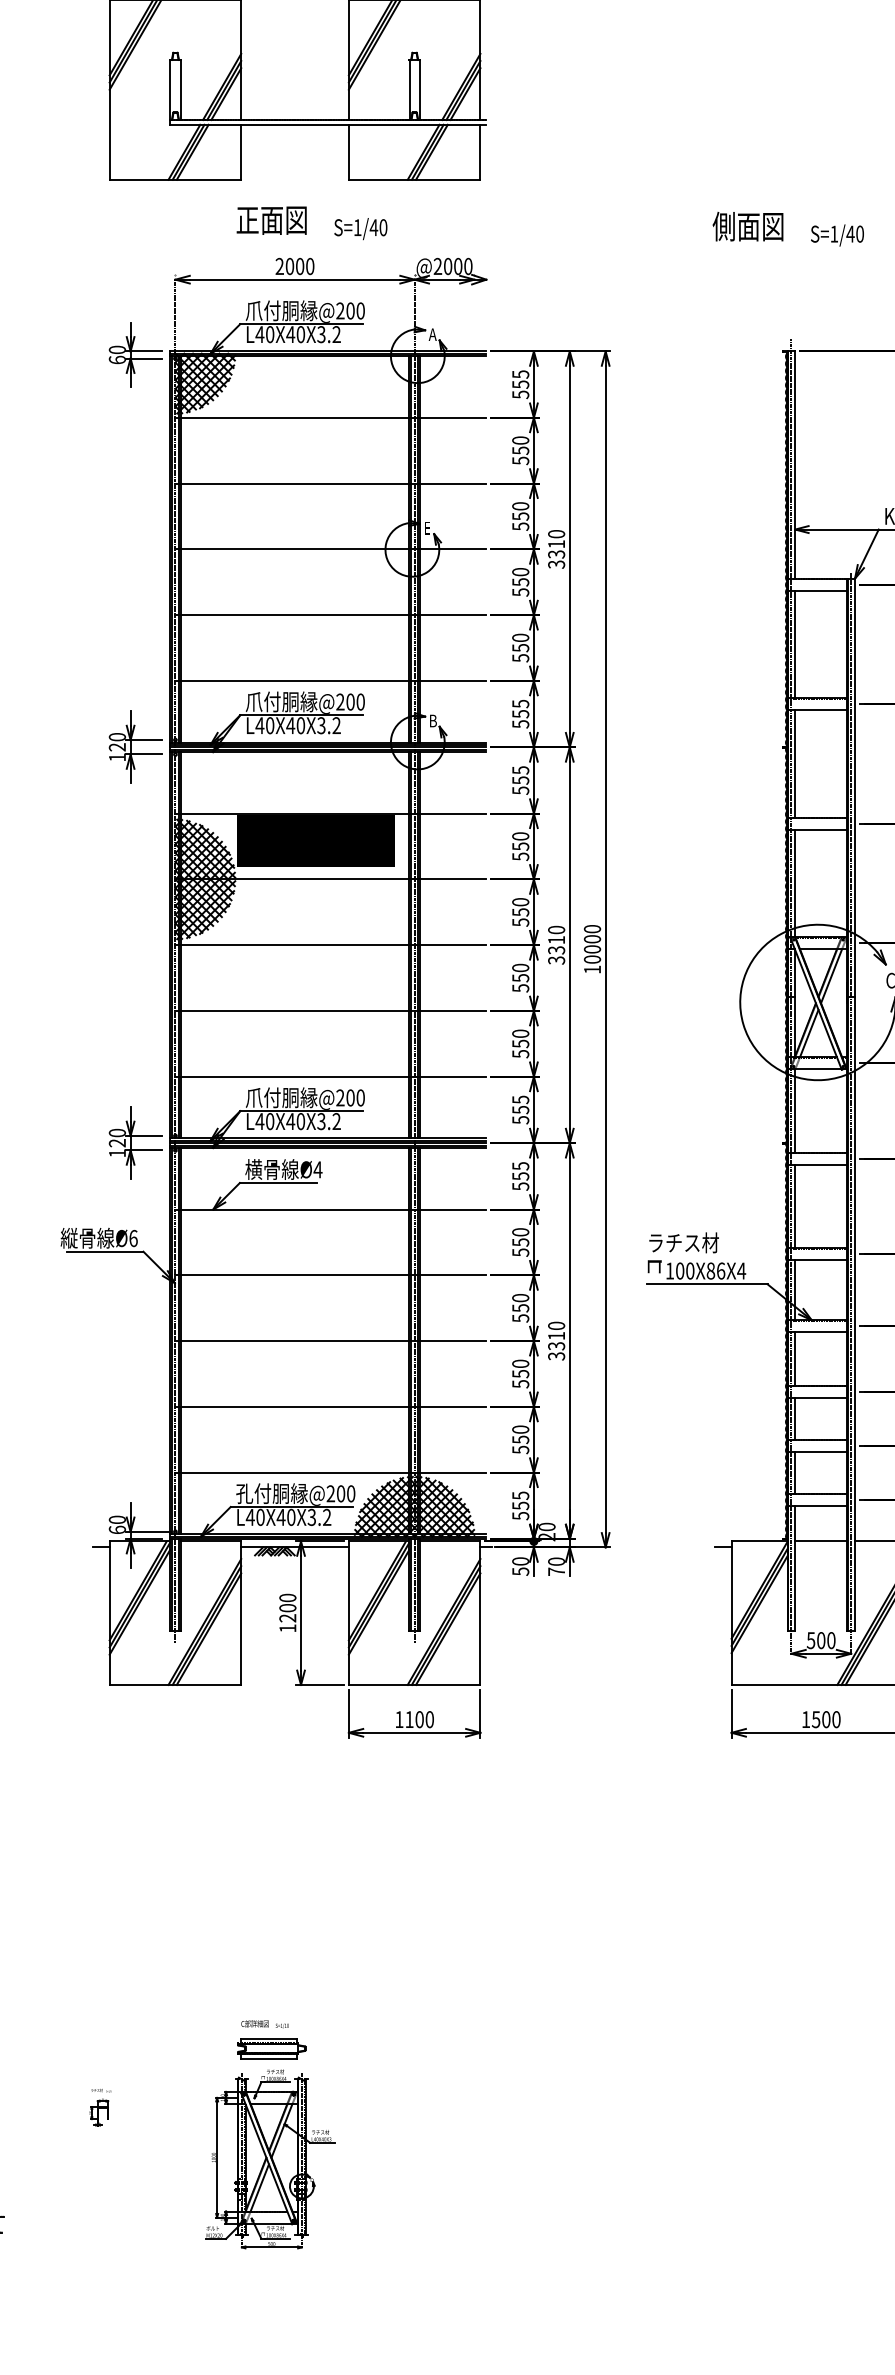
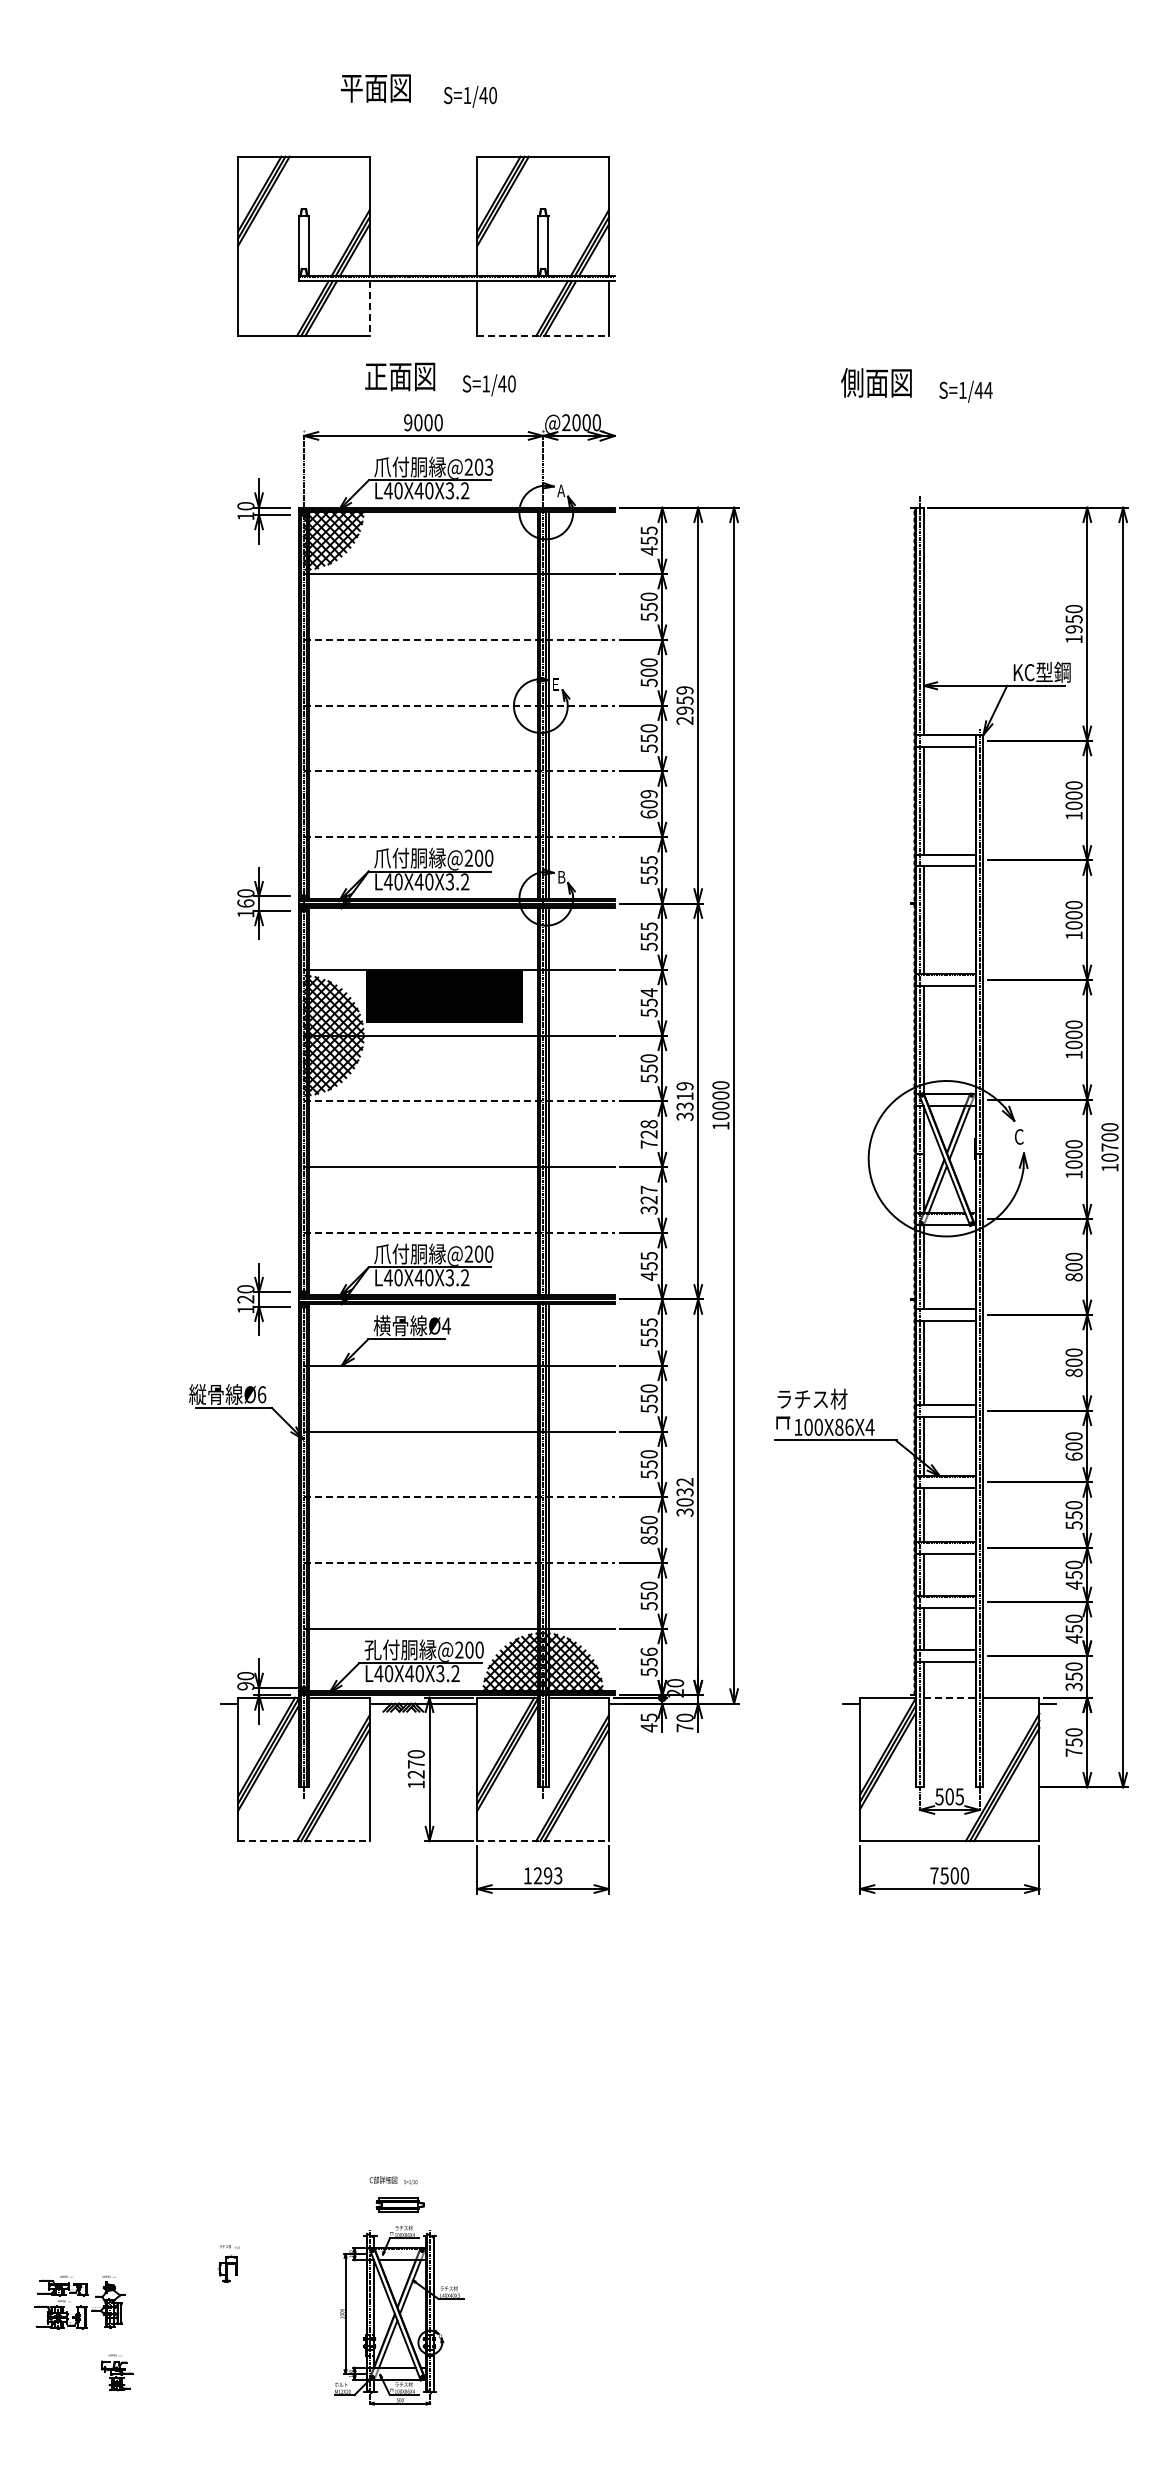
line: (241, 152) -> (369, 308), solid -> dashed
line: (415, 180) -> (543, 336), solid -> dashed
text: (860, 233) -> (988, 389), S=1/40 -> S=1/44
text: (280, 266) -> (408, 422), 2000 -> 9000
text: (360, 310) -> (488, 466), @200 -> @203
text: (117, 360) -> (245, 516), 60 -> 10
text: (520, 394) -> (648, 550), 555 -> 455
line: (331, 483) -> (459, 639), solid -> dashed
text: (520, 516) -> (648, 672), 550 -> 500
line: (331, 549) -> (459, 705), solid -> dashed
text: (556, 549) -> (684, 705), 3310 -> 2959
line: (331, 615) -> (459, 771), solid -> dashed
text: (520, 648) -> (648, 804), 550 -> 609
line: (331, 681) -> (459, 837), solid -> dashed
text: (117, 747) -> (245, 903), 120 -> 160
text: (520, 836) -> (648, 992), 550 -> 554
text: (556, 930) -> (684, 1086), 3310 -> 3319
line: (331, 945) -> (459, 1101), solid -> dashed
text: (520, 978) -> (648, 1134), 550 -> 728
text: (520, 1043) -> (648, 1199), 550 -> 327
line: (331, 1077) -> (459, 1233), solid -> dashed
text: (520, 1119) -> (648, 1275), 555 -> 455
text: (556, 1336) -> (684, 1492), 3310 -> 3032
line: (331, 1341) -> (459, 1497), solid -> dashed
text: (520, 1384) -> (648, 1540), 550 -> 850
line: (331, 1407) -> (459, 1563), solid -> dashed
text: (520, 1495) -> (648, 1651), 555 -> 556
text: (117, 1530) -> (245, 1686), 60 -> 90
line: (822, 1541) -> (950, 1697), solid -> dashed
text: (520, 1566) -> (648, 1722), 50 -> 45
text: (287, 1608) -> (415, 1764), 1200 -> 1270
text: (831, 1640) -> (959, 1796), 500 -> 505
line: (175, 1685) -> (303, 1841), solid -> dashed
line: (415, 1685) -> (543, 1841), solid -> dashed
text: (419, 1719) -> (547, 1875), 1100 -> 1293
text: (806, 1719) -> (934, 1875), 1500 -> 7500
part: (271, 2048) -> (399, 2204), size x0.7

